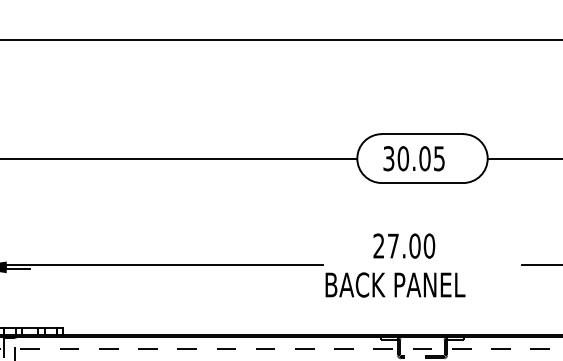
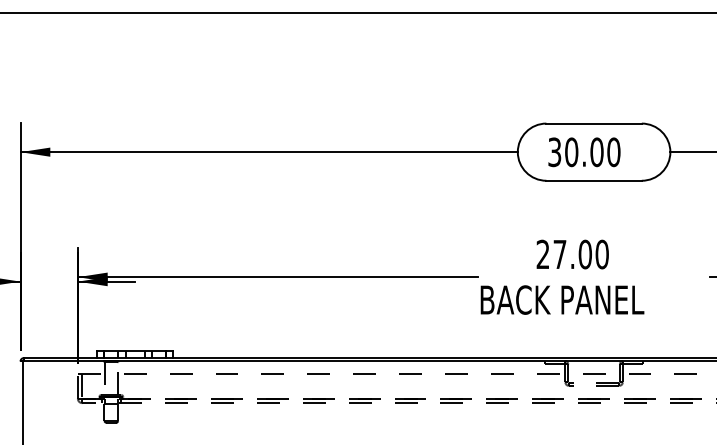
text: (439, 158) -> (613, 152), 30.05 -> 30.00

